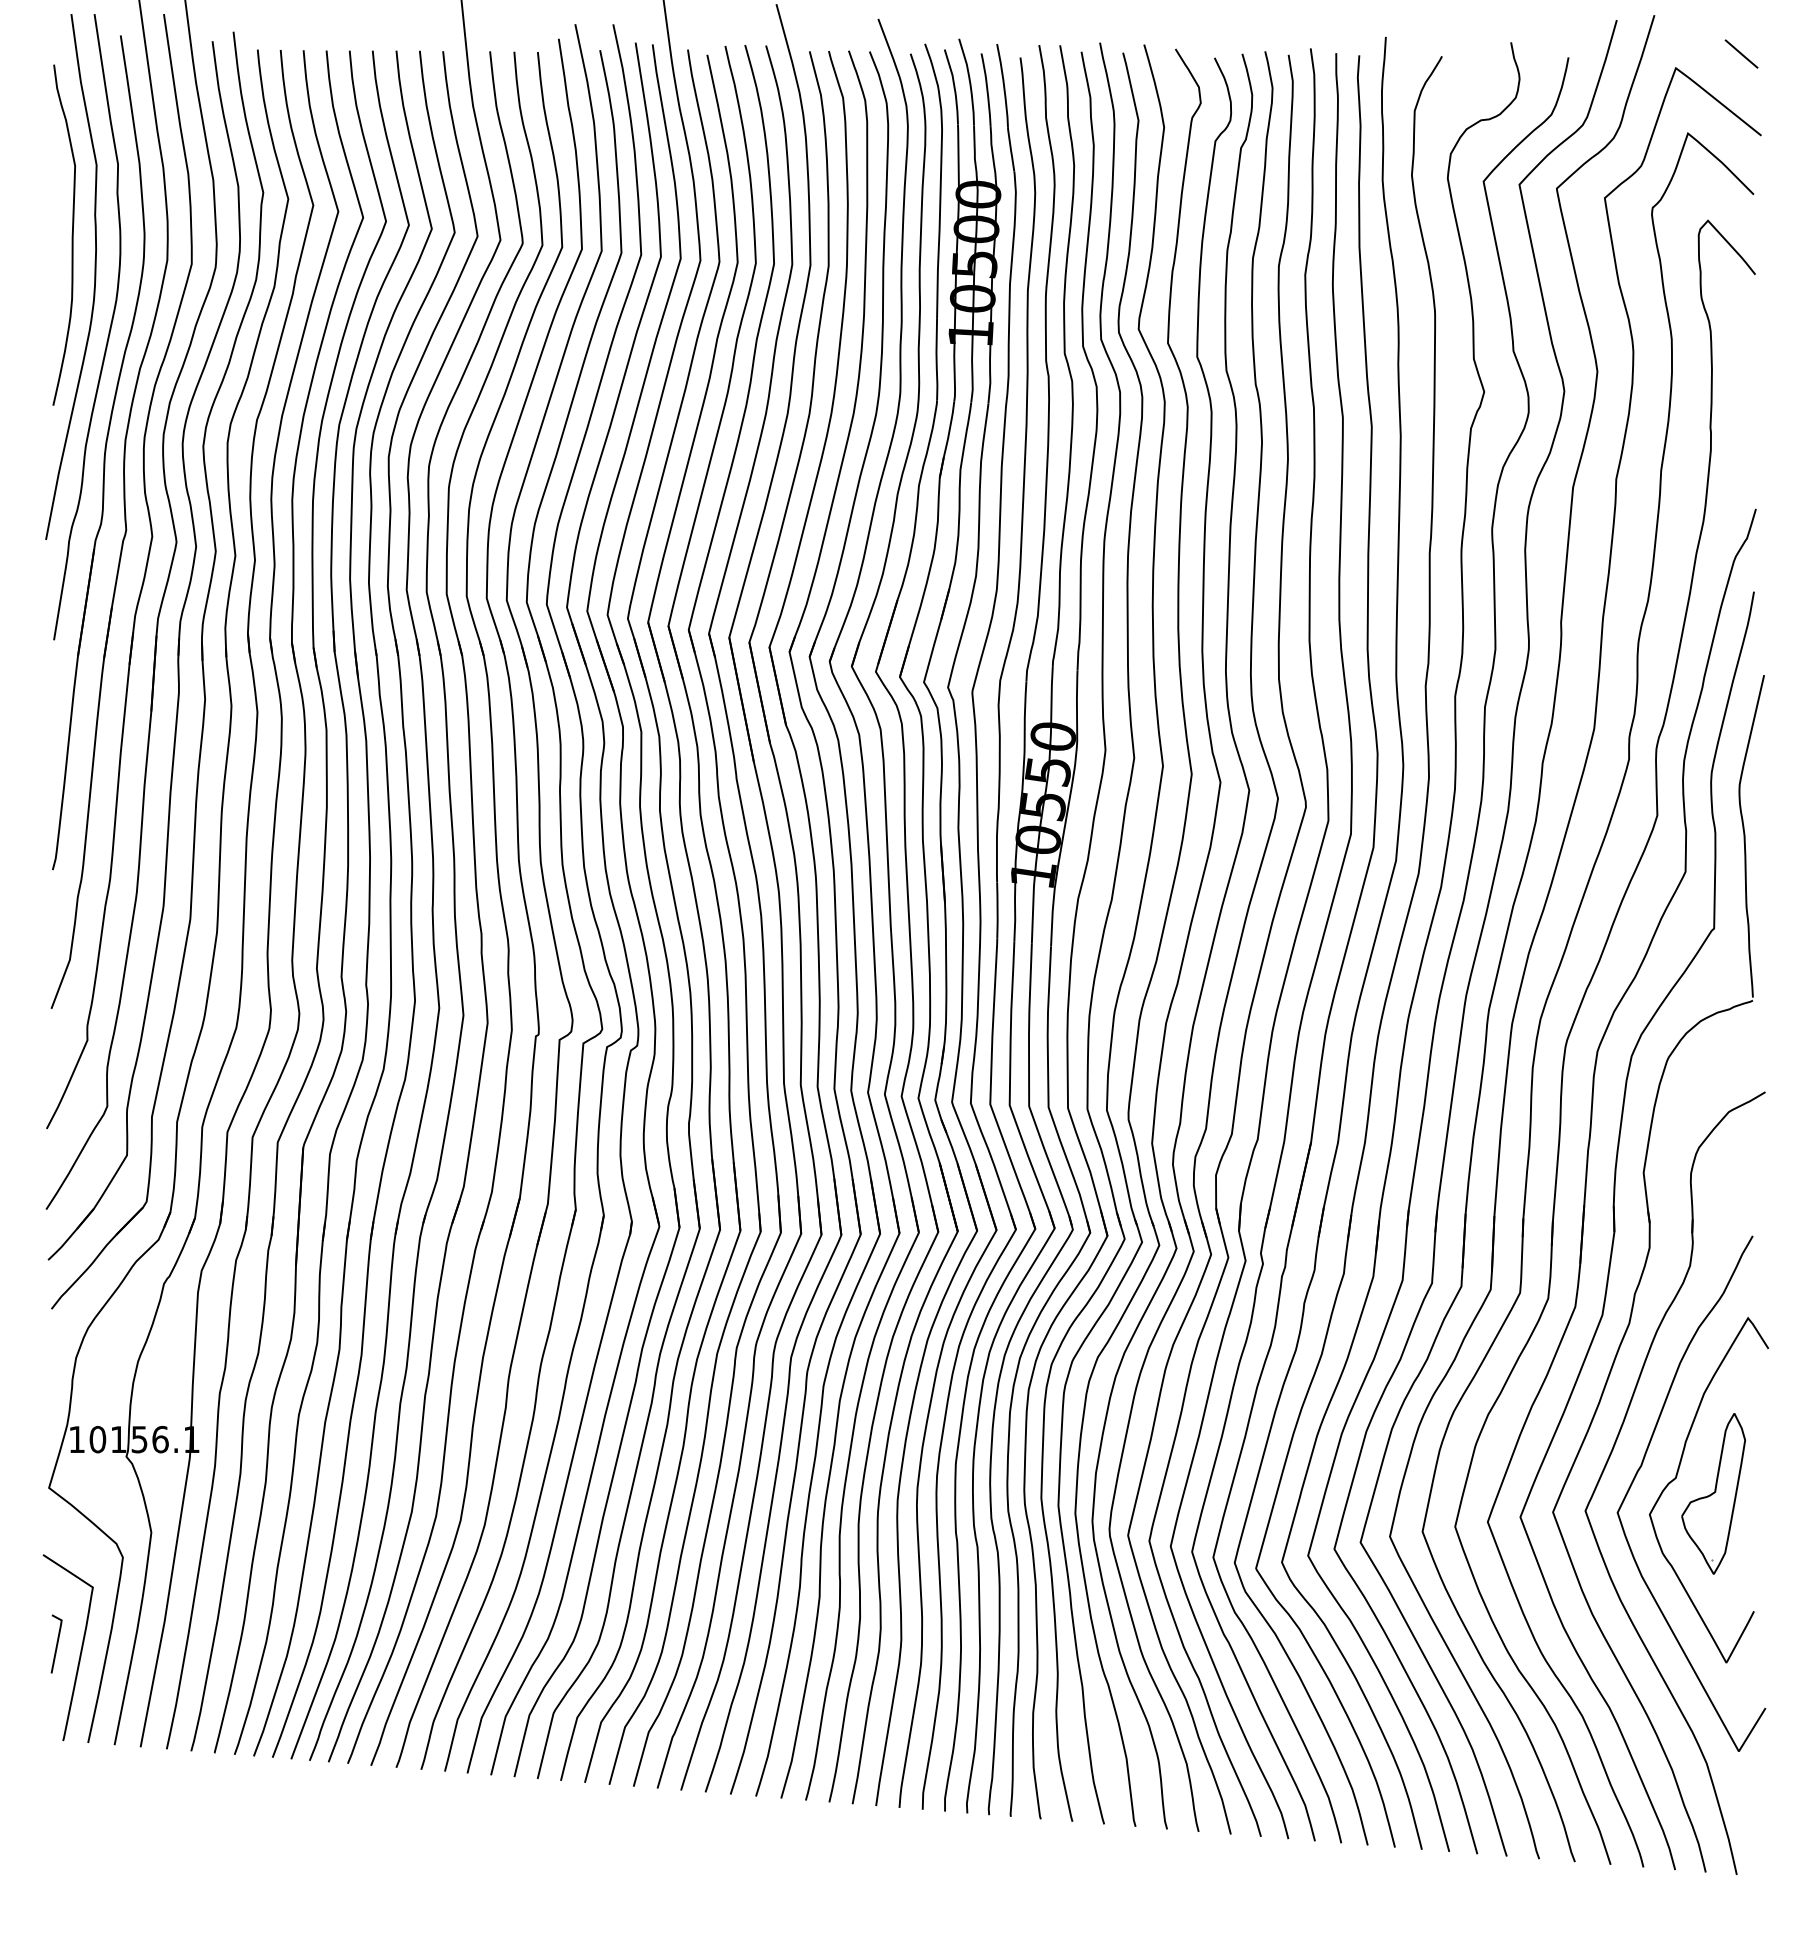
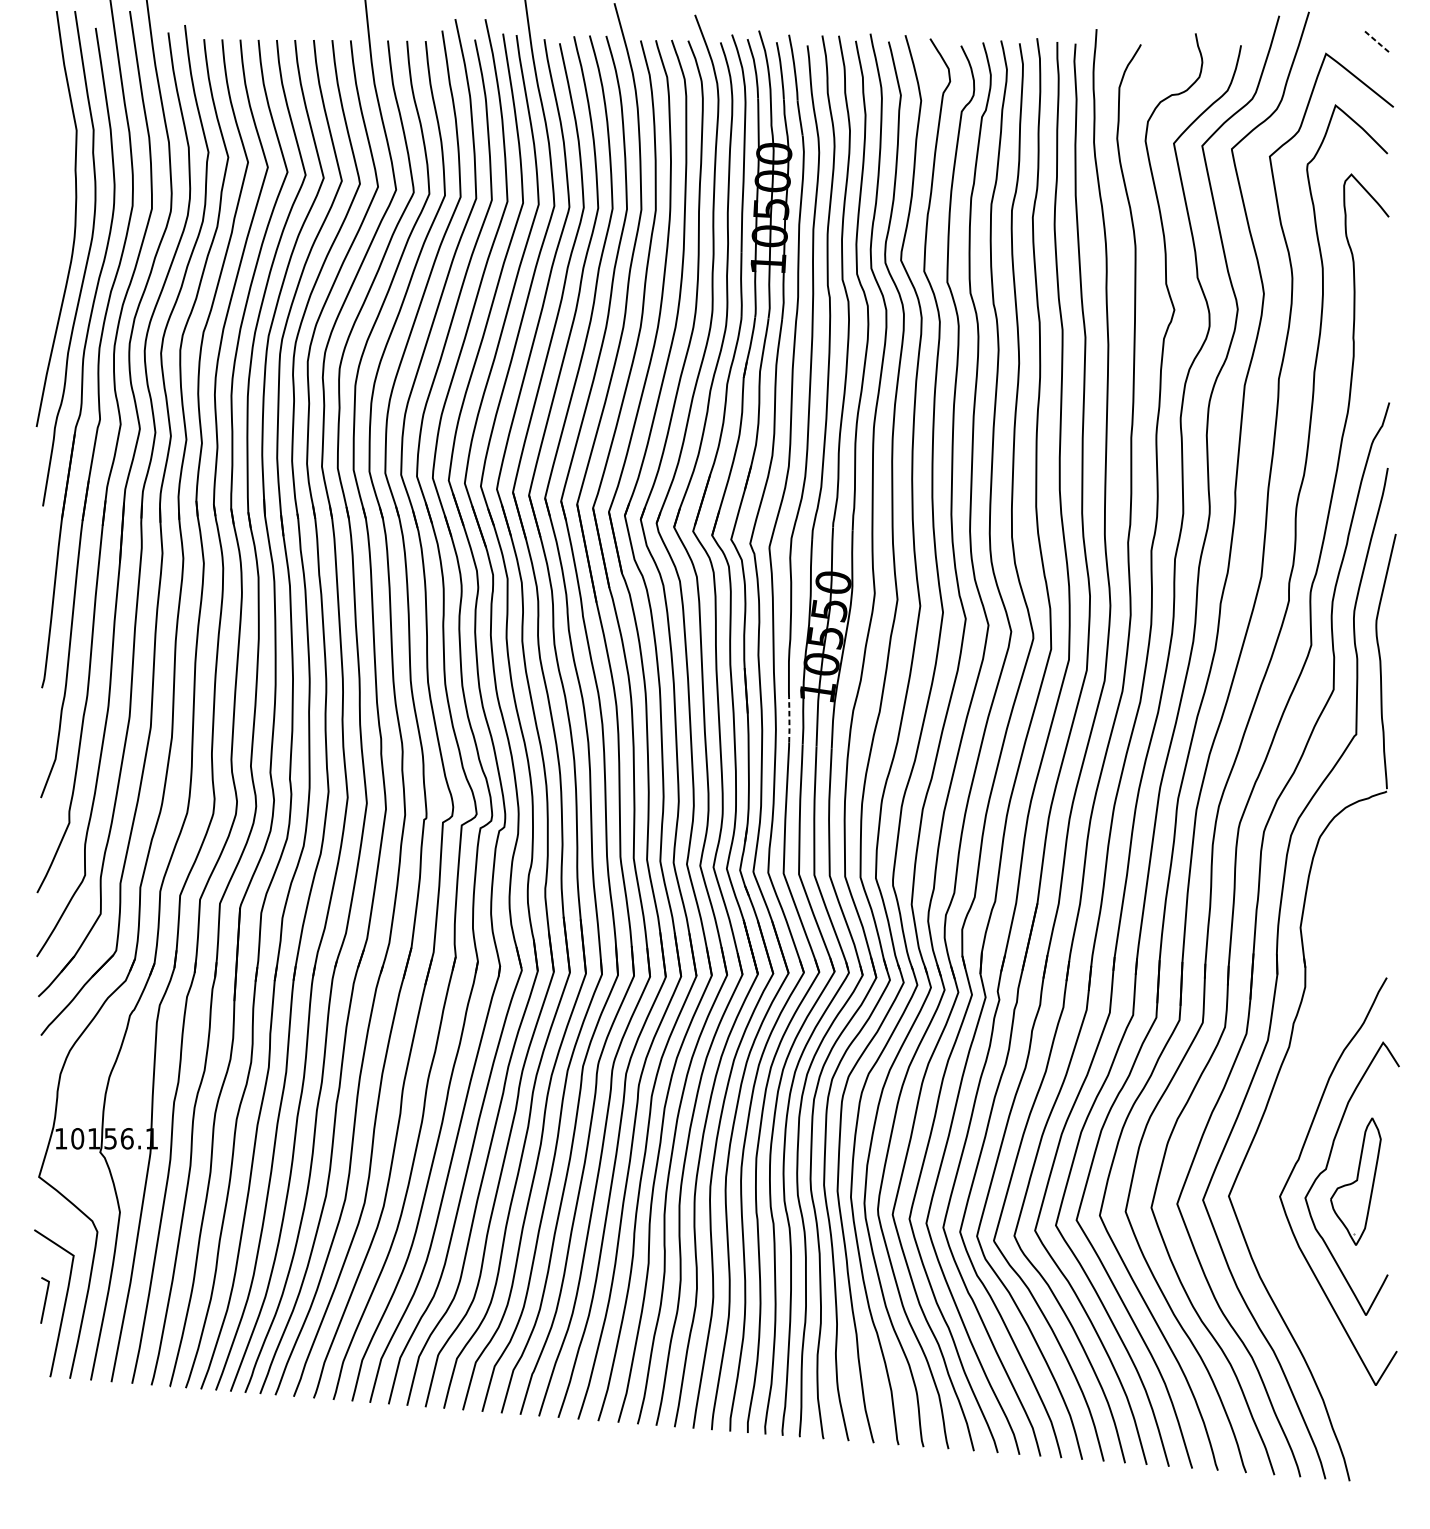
line: (1742, 54) -> (1378, 43), solid -> dashed
curve: (71, 234) -> (56, 185), removed
line: (997, 910) -> (789, 720), solid -> dashed
part: (1610, 1457) -> (1274, 1152), removed

